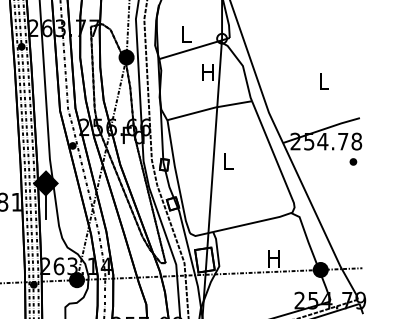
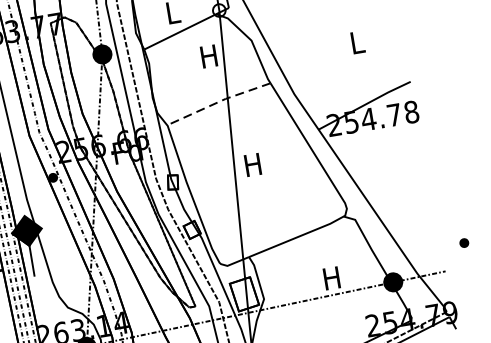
line: (209, 109) -> (218, 102), solid -> dashed
text: (227, 161) -> (252, 164), L -> H
part: (353, 161) -> (464, 242), moved

